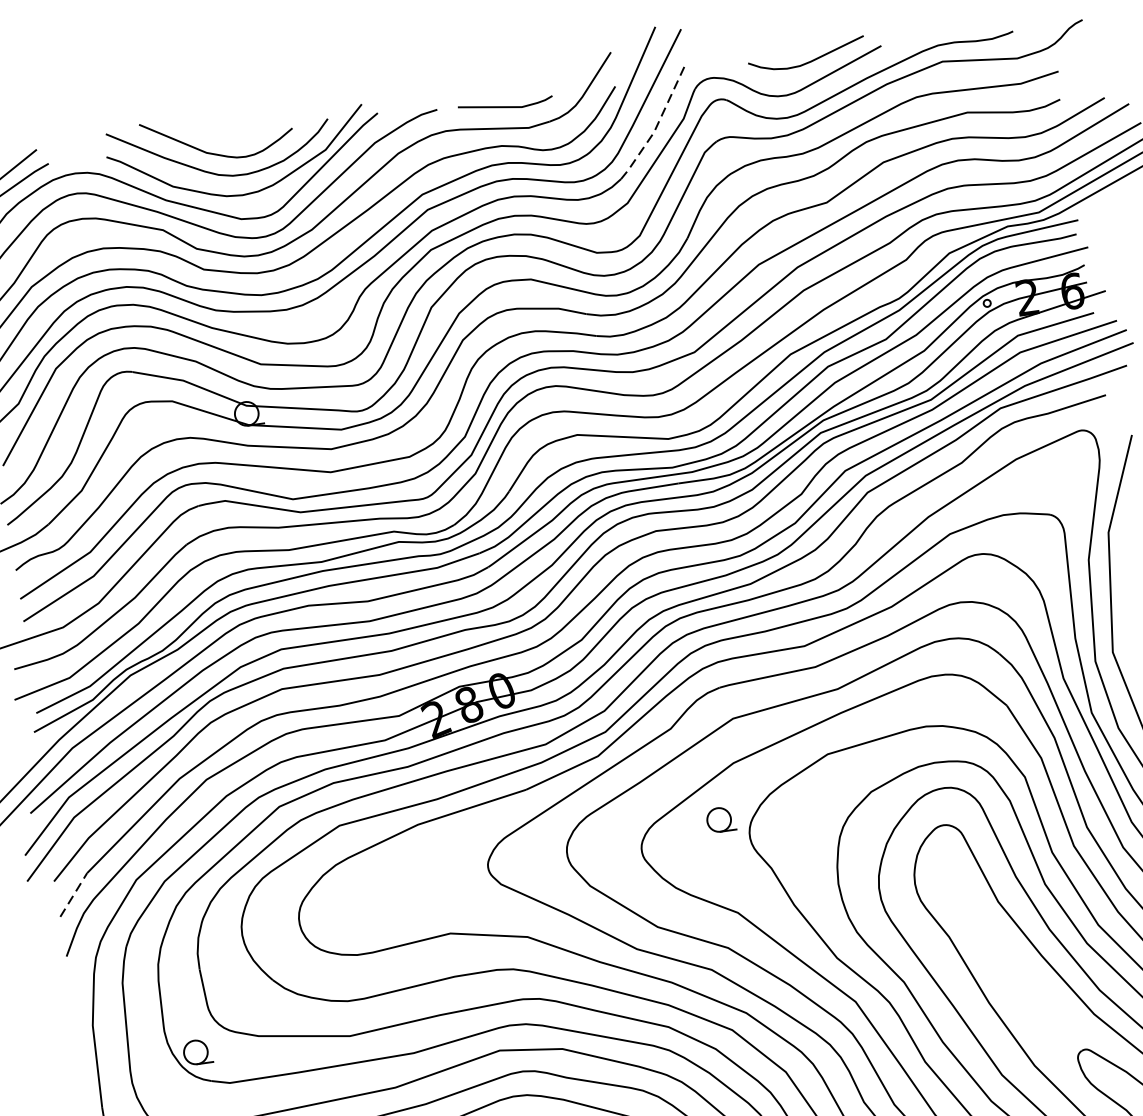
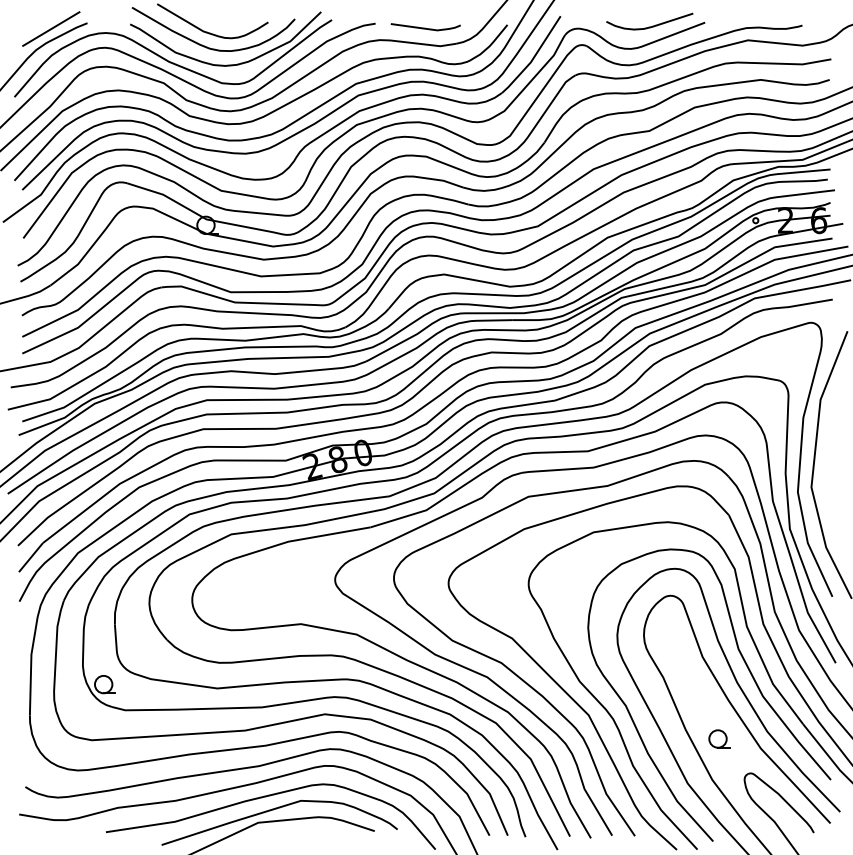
line: (656, 126) -> (533, 58), dashed -> solid
part: (721, 819) -> (719, 738), moved
line: (73, 894) -> (30, 557), dashed -> solid

